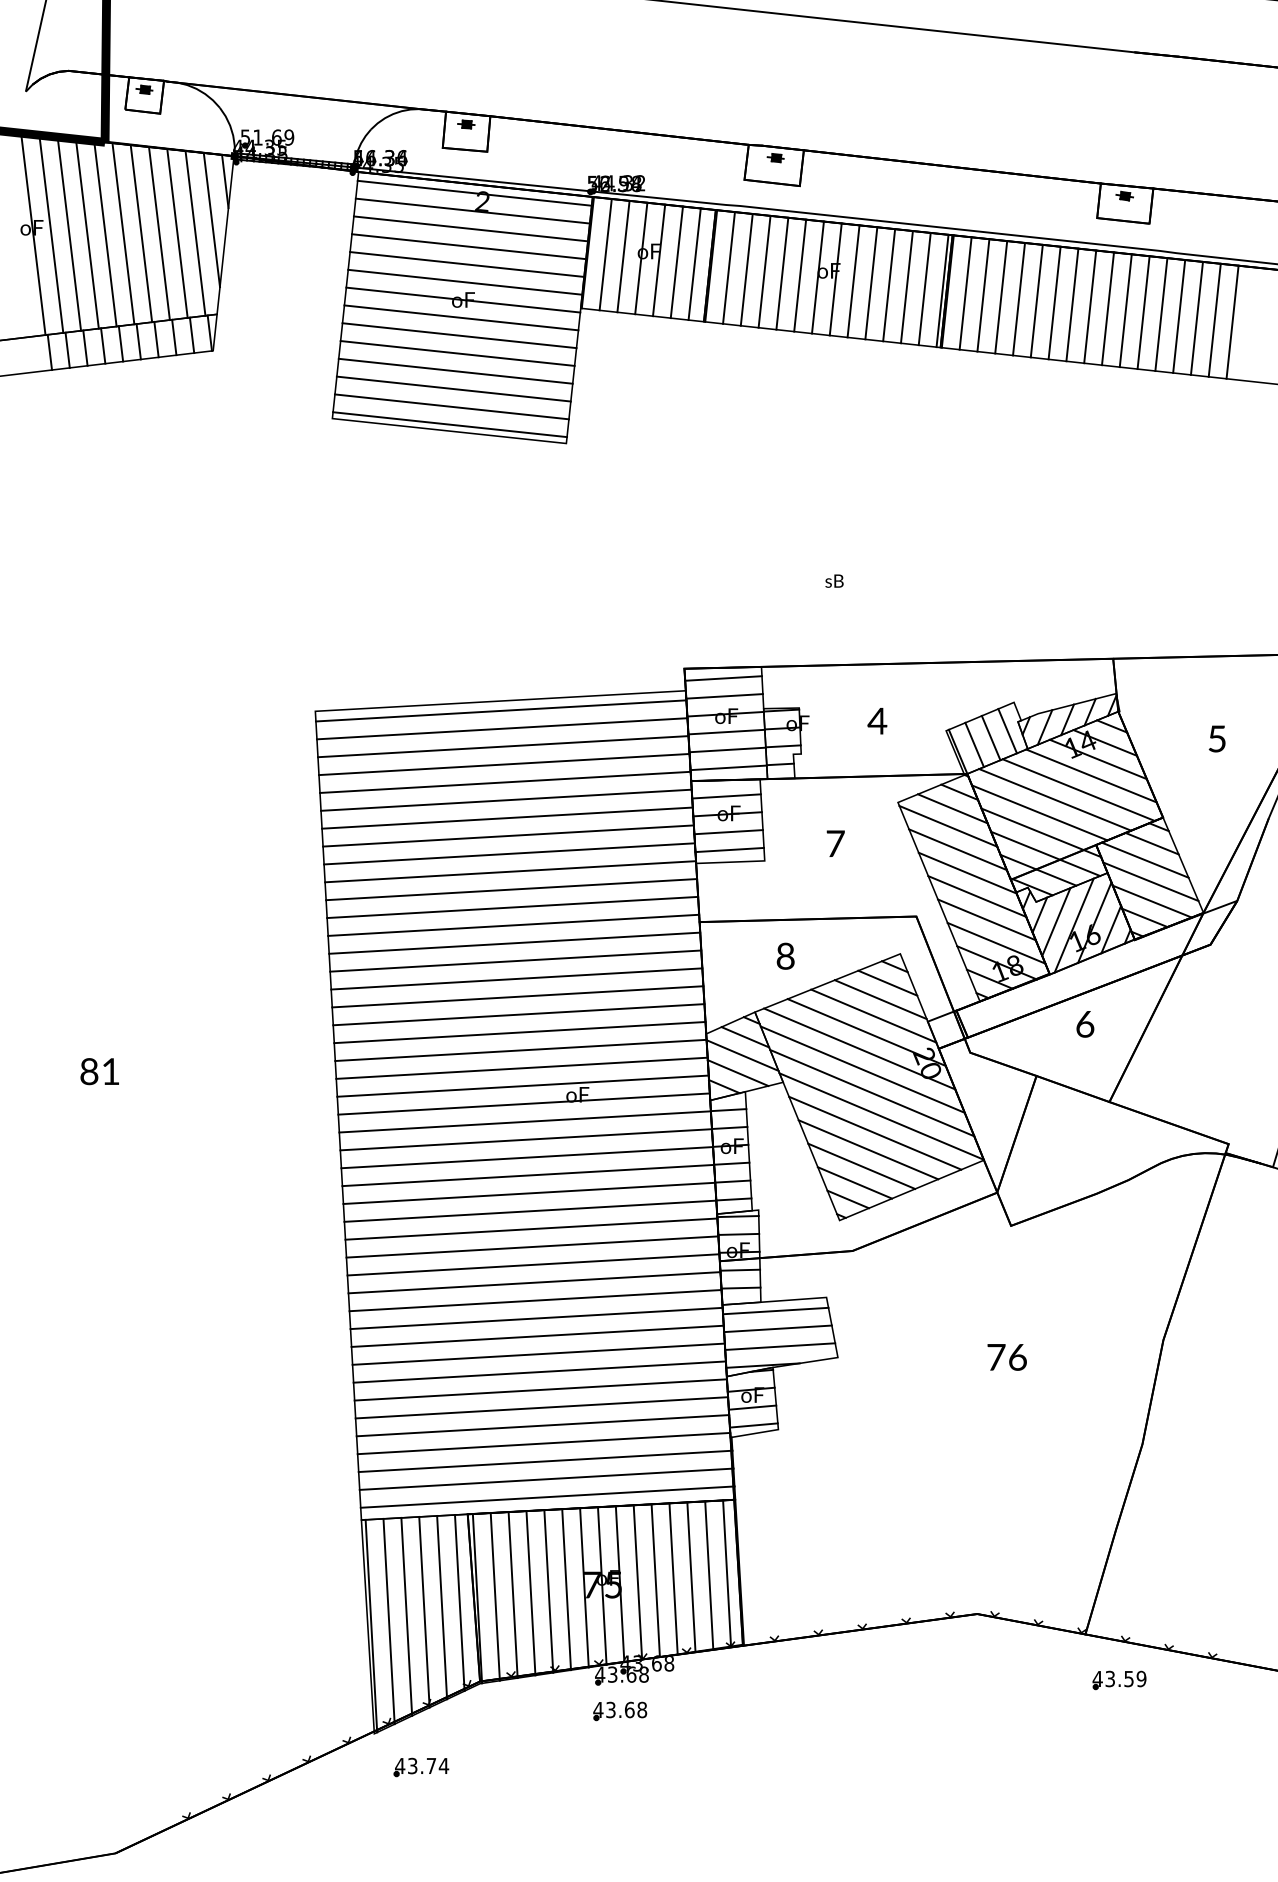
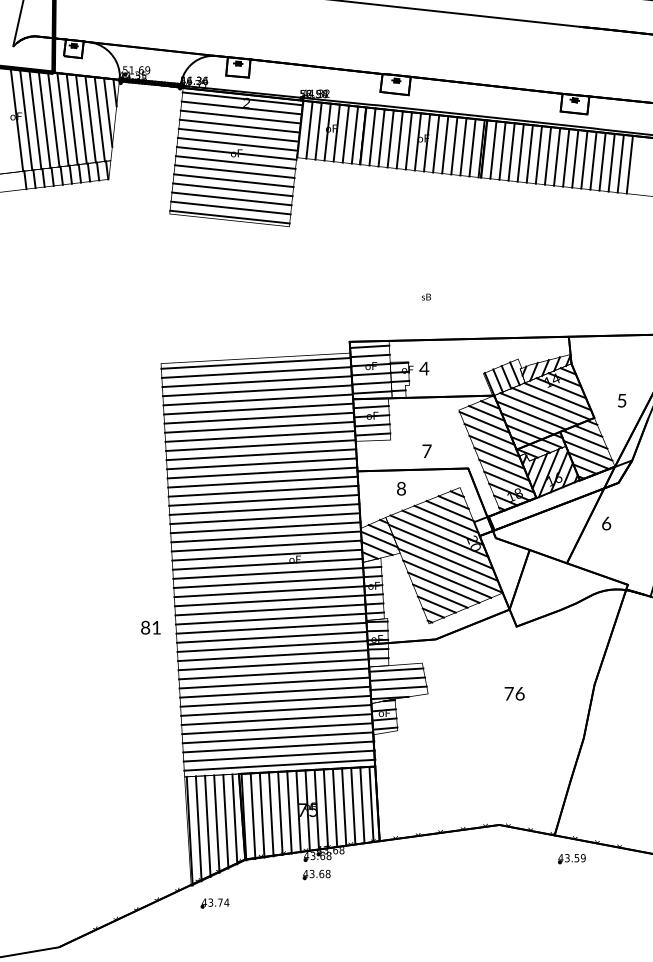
text: (877, 720) -> (424, 368), moved
text: (1216, 738) -> (621, 400), moved
text: (834, 842) -> (426, 450), moved
text: (1085, 1024) -> (606, 523), moved
text: (98, 1071) -> (150, 627), moved

